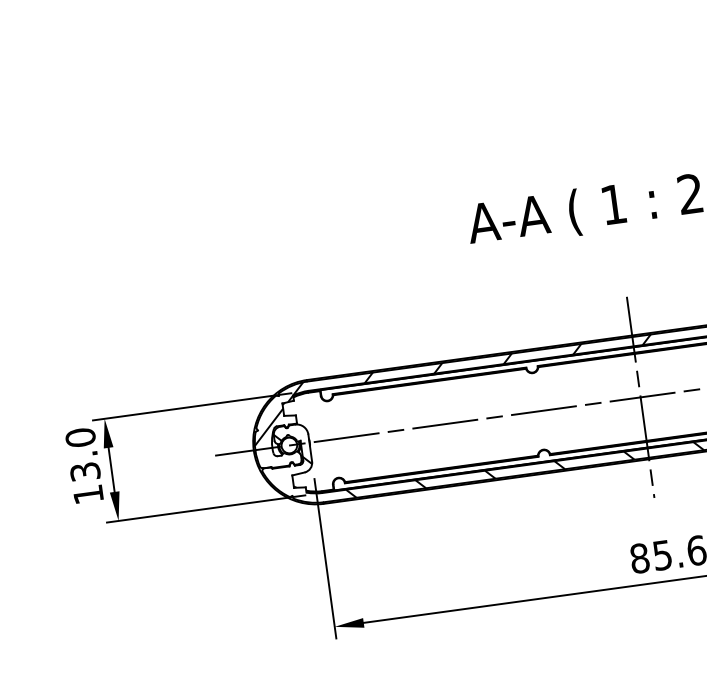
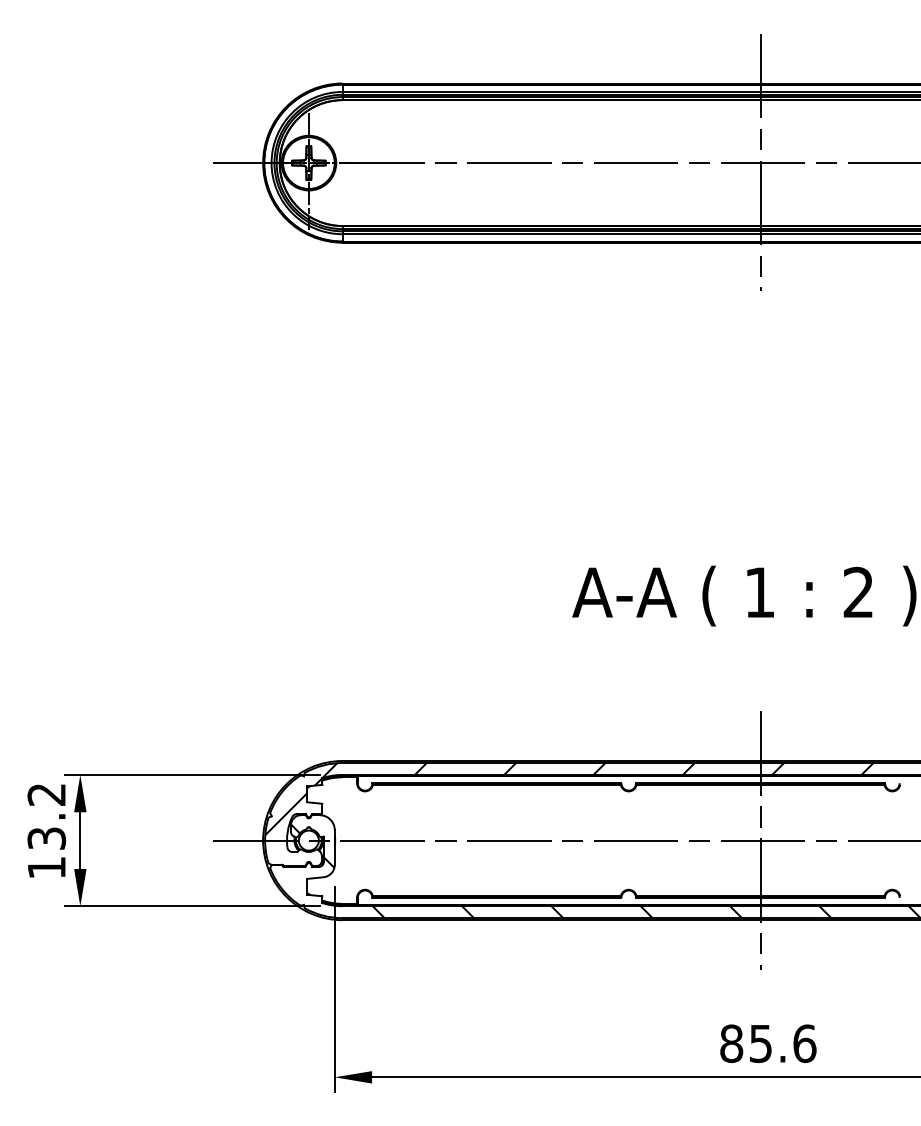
text: (80, 437) -> (46, 794), 13.0 -> 13.2

